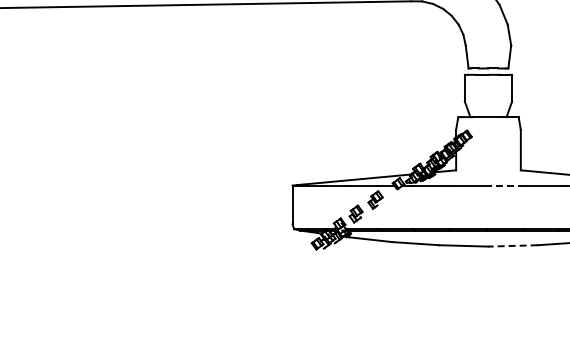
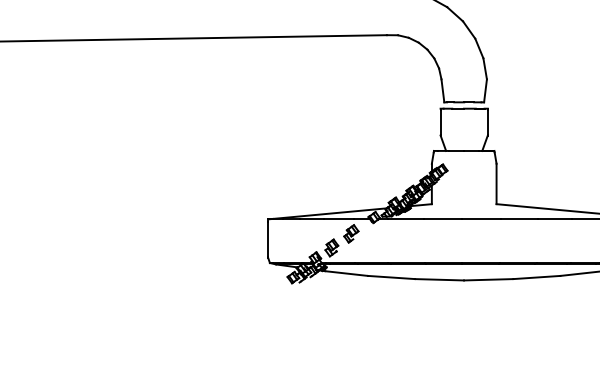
line: (505, 185) -> (481, 219), dashed -> solid
line: (512, 245) -> (488, 279), dashed -> solid

